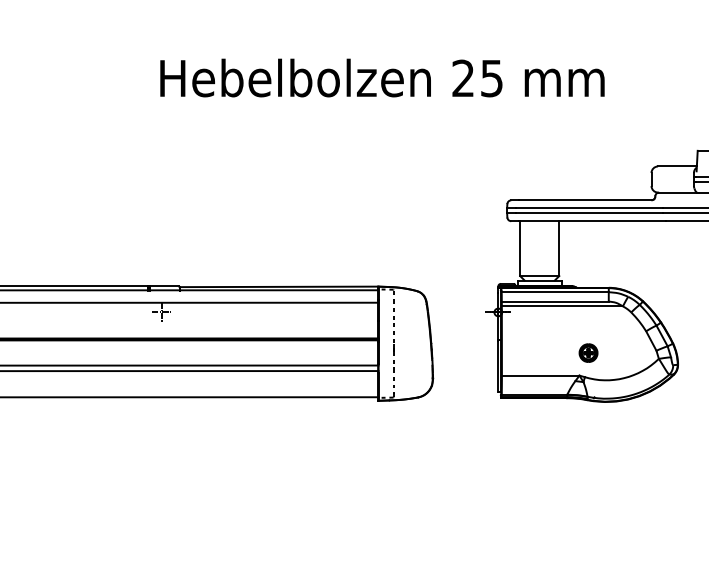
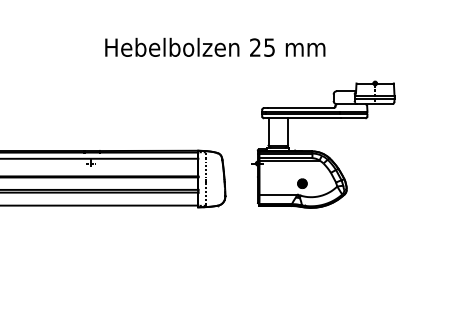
text: (382, 76) -> (215, 46), moved

